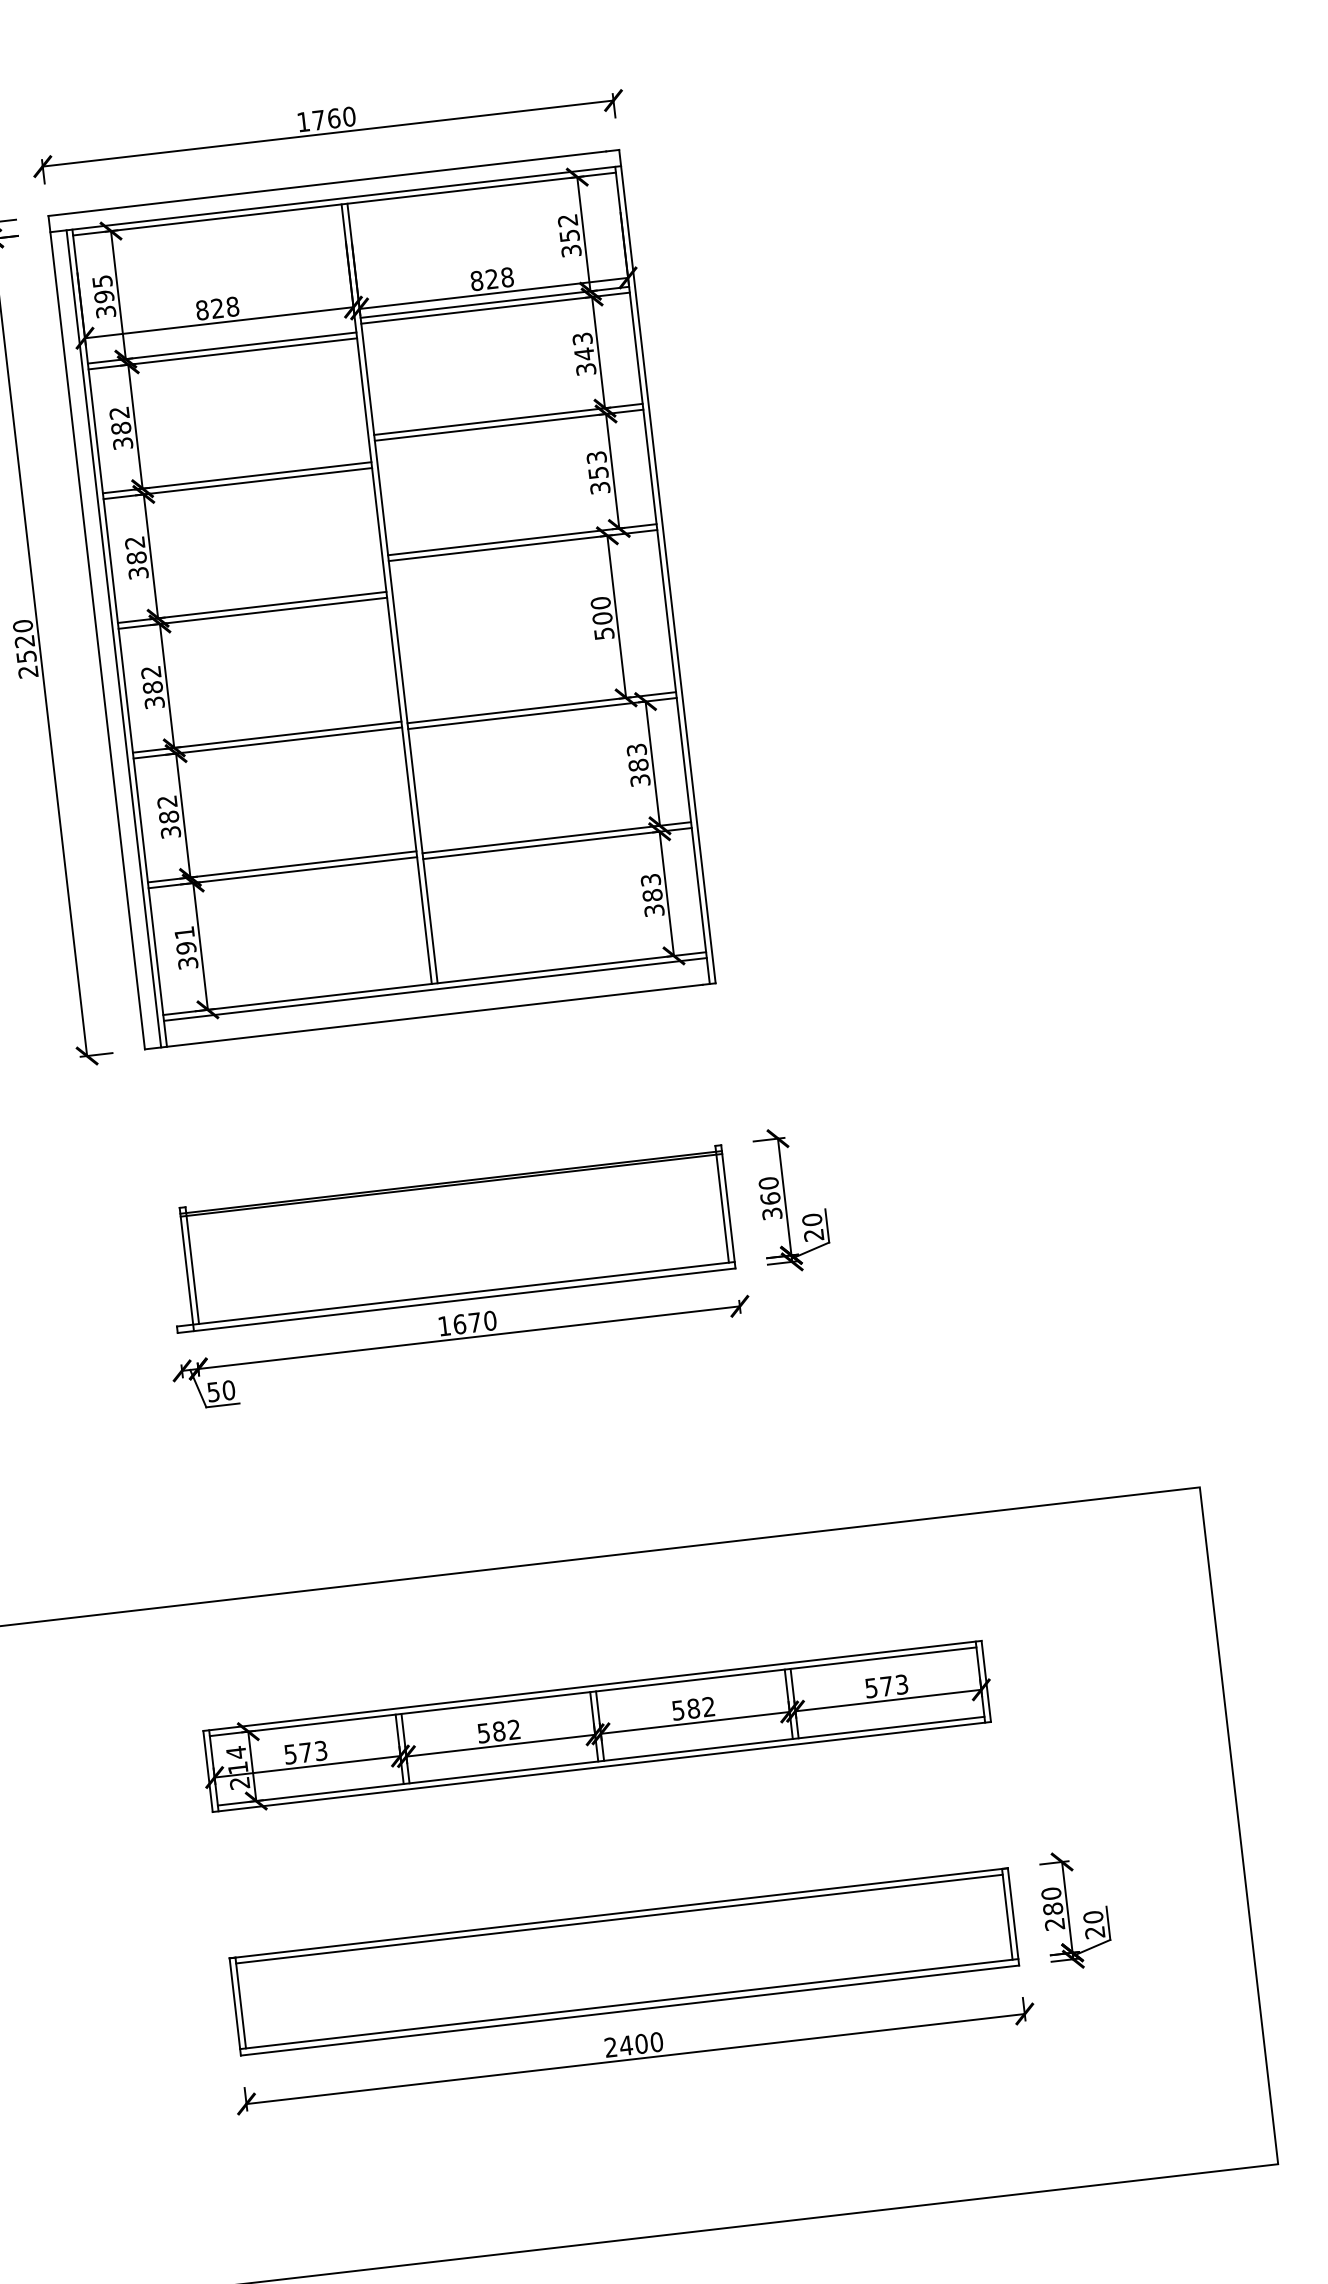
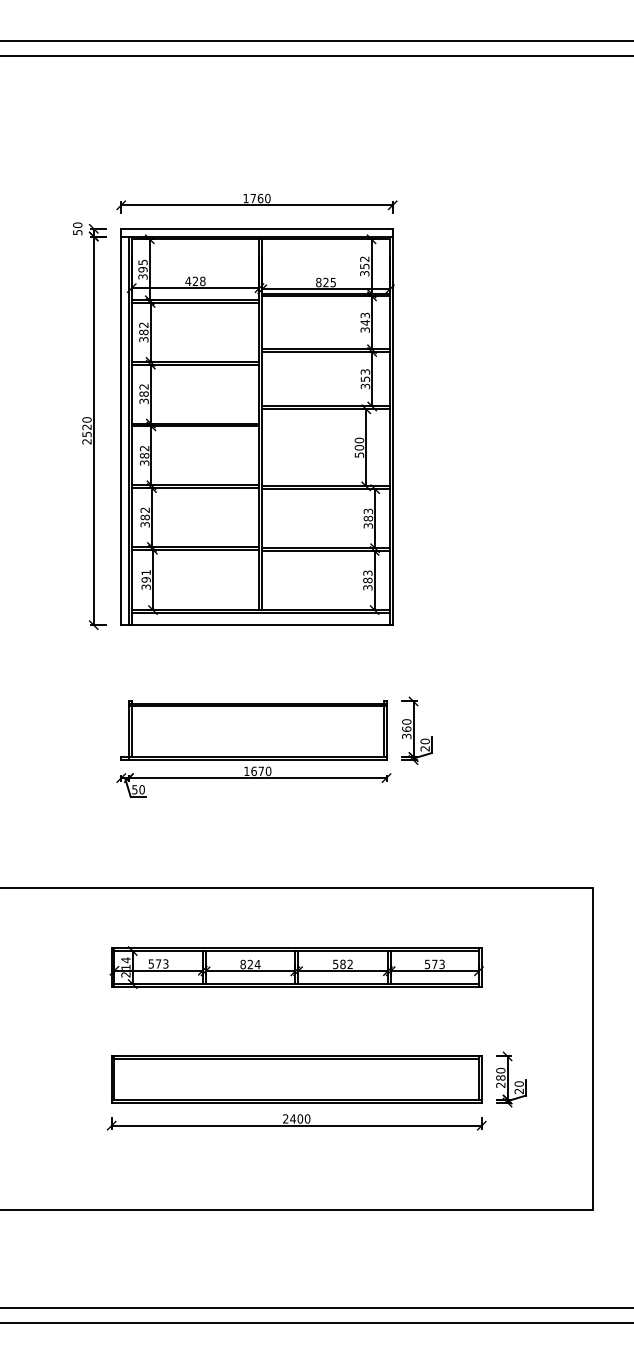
text: (507, 277) -> (333, 282), 828 -> 825
text: (202, 310) -> (188, 281), 828 -> 428
text: (499, 1731) -> (250, 964), 582 -> 824

